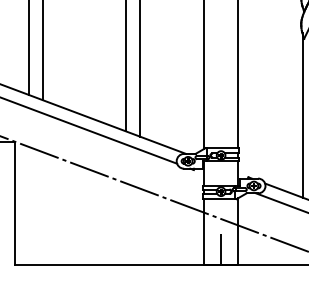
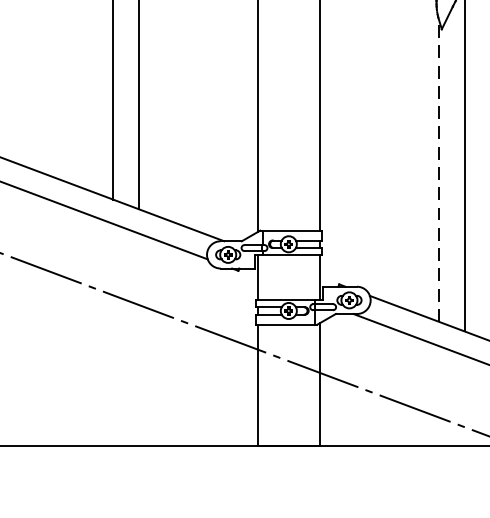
line: (302, 115) -> (438, 170), solid -> dashed
line: (221, 249) -> (289, 417), removed

